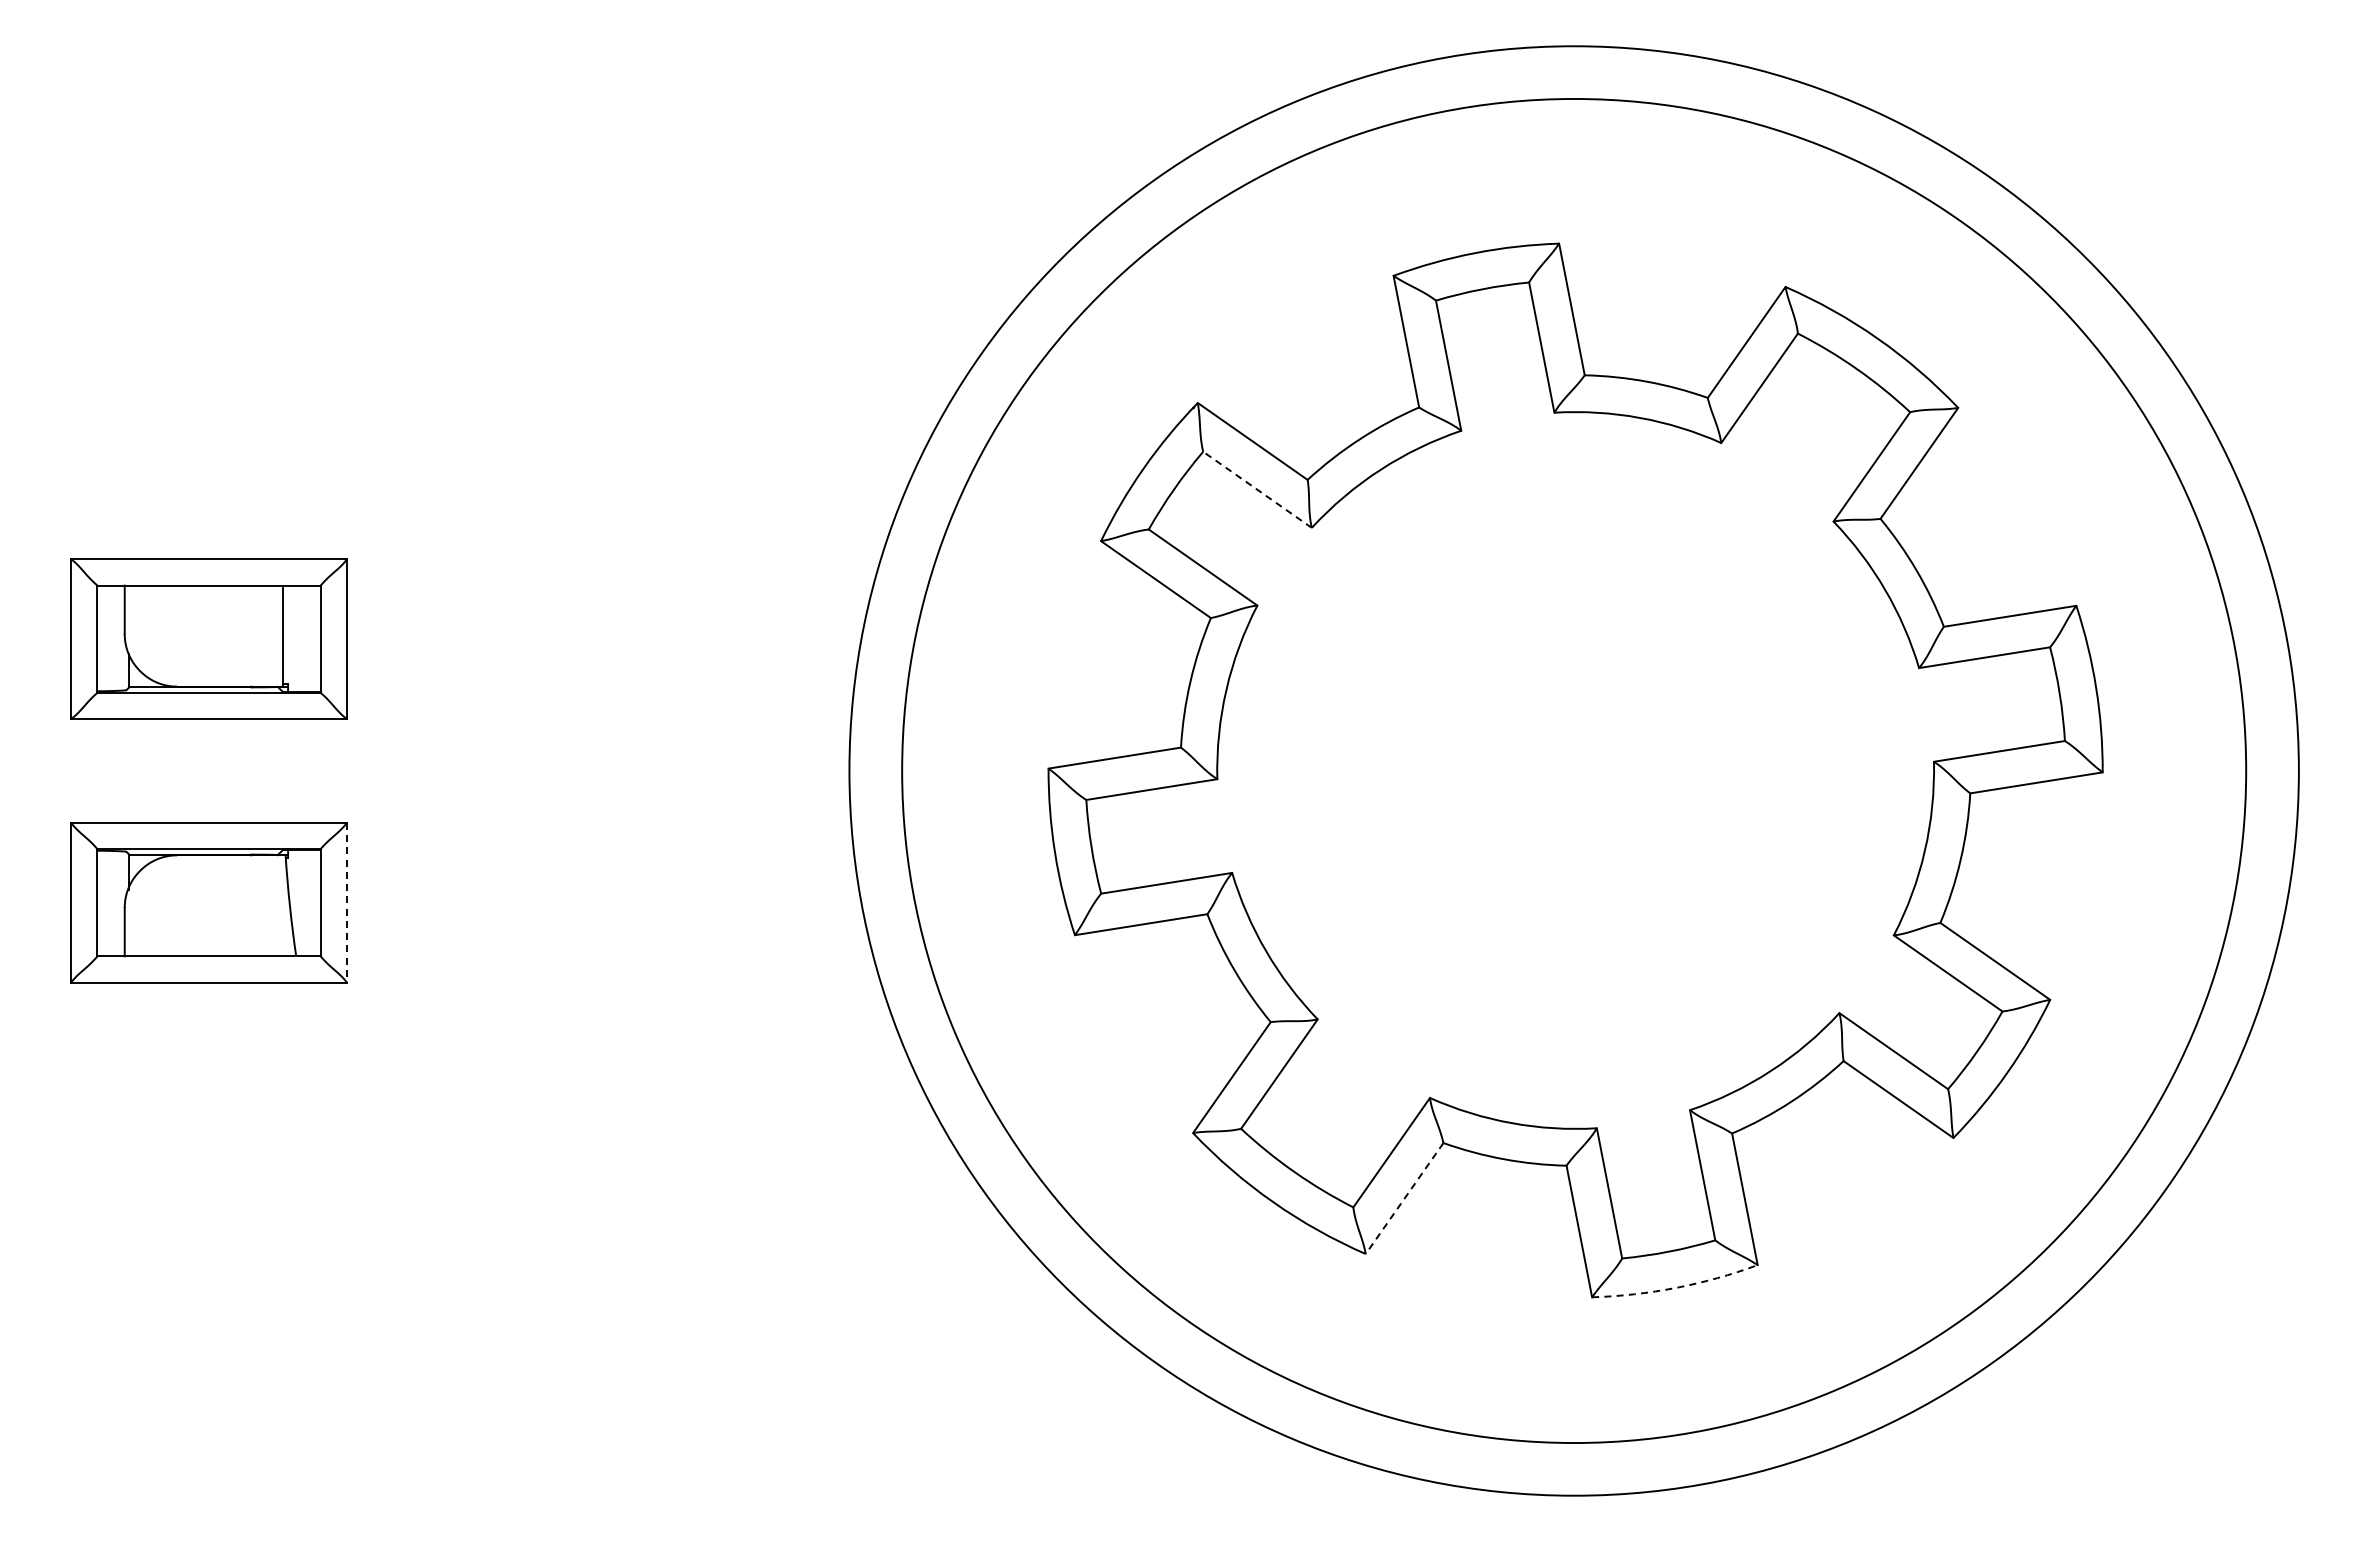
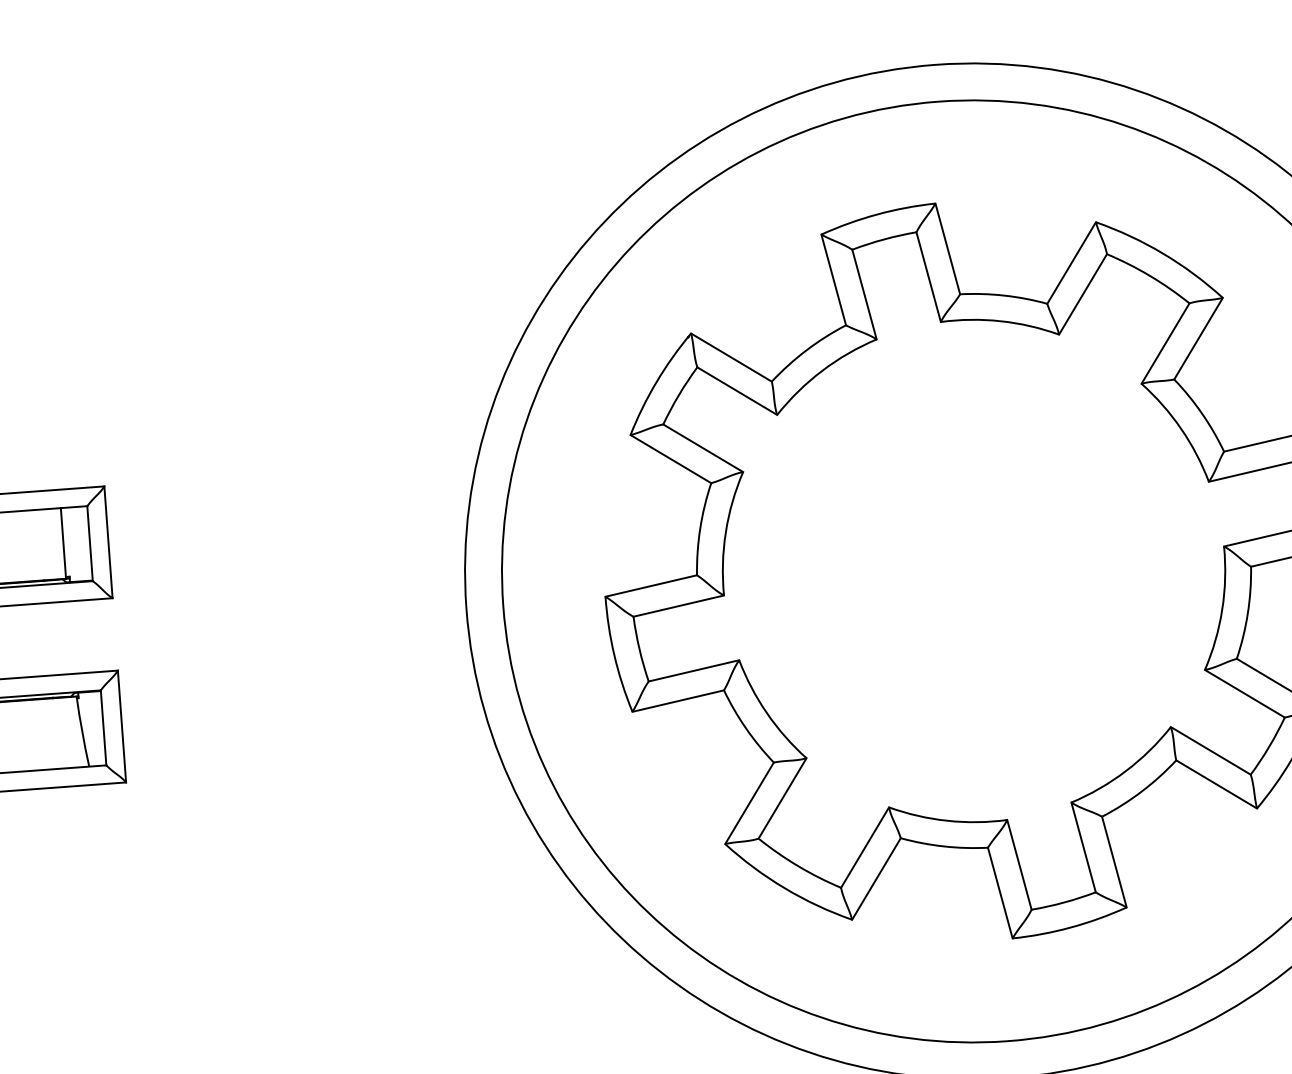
line: (1257, 489) -> (737, 390), dashed -> solid
line: (347, 902) -> (122, 726), dashed -> solid
line: (1404, 1198) -> (876, 878), dashed -> solid
arc: (1676, 1287) -> (1071, 927), dashed -> solid

